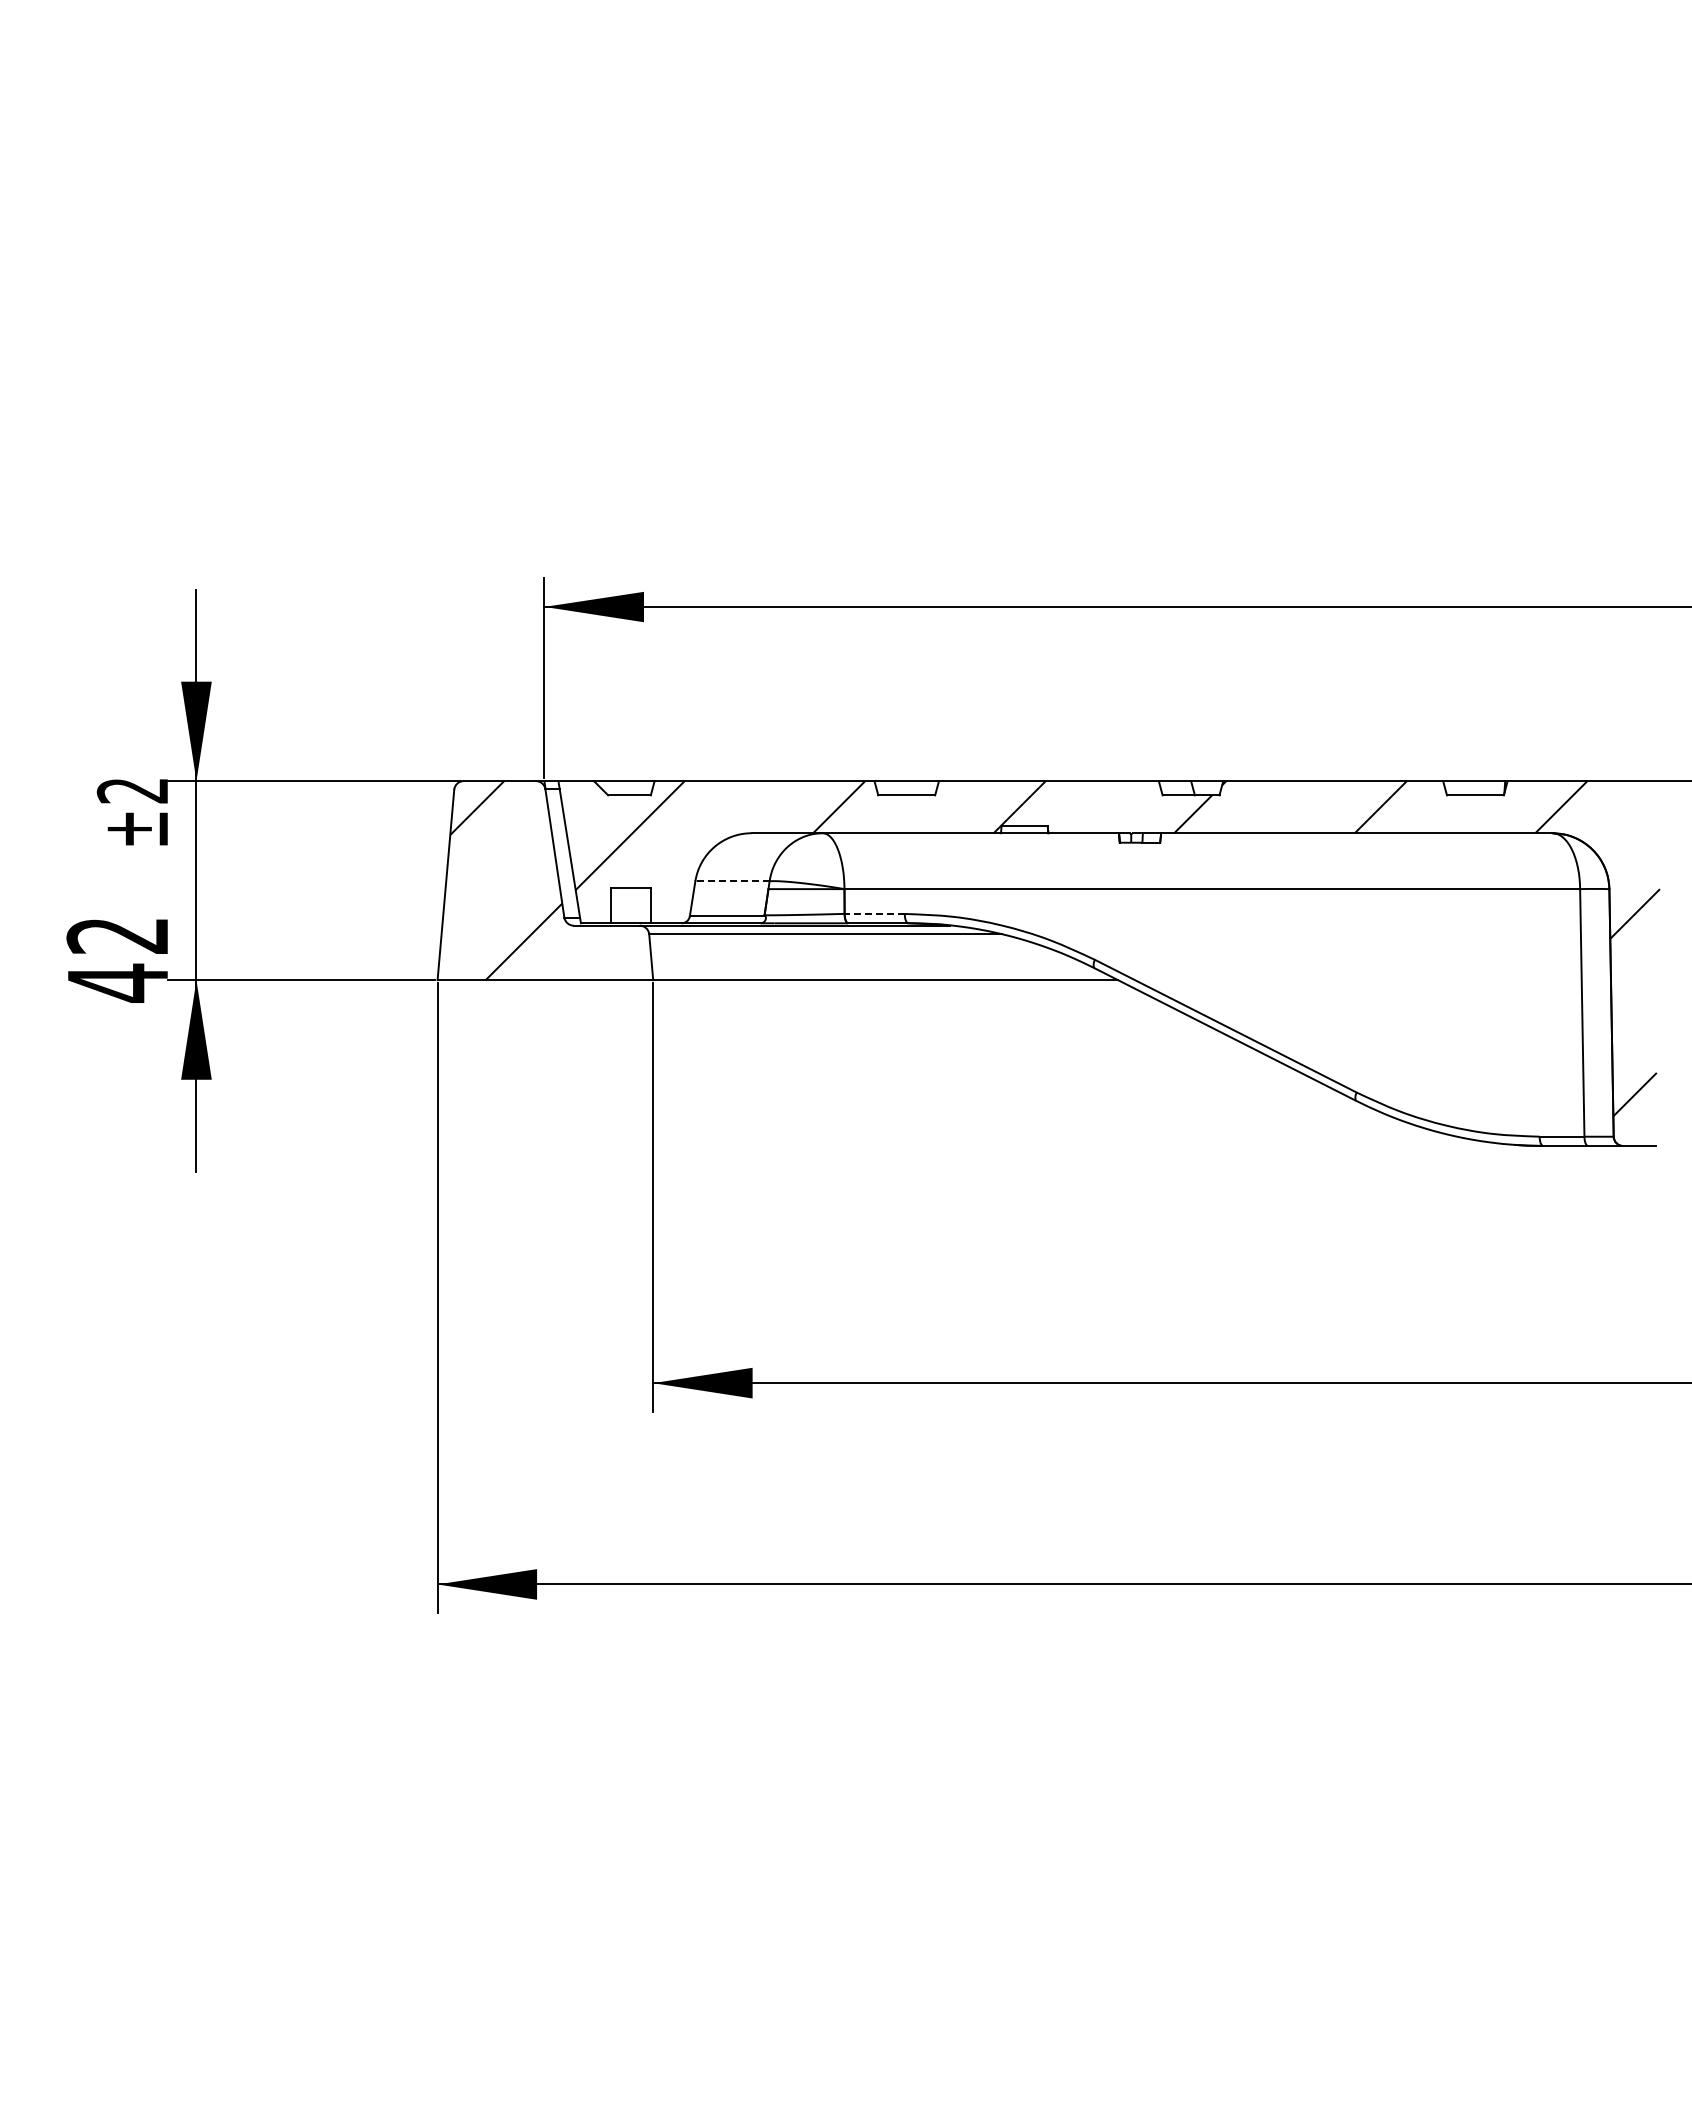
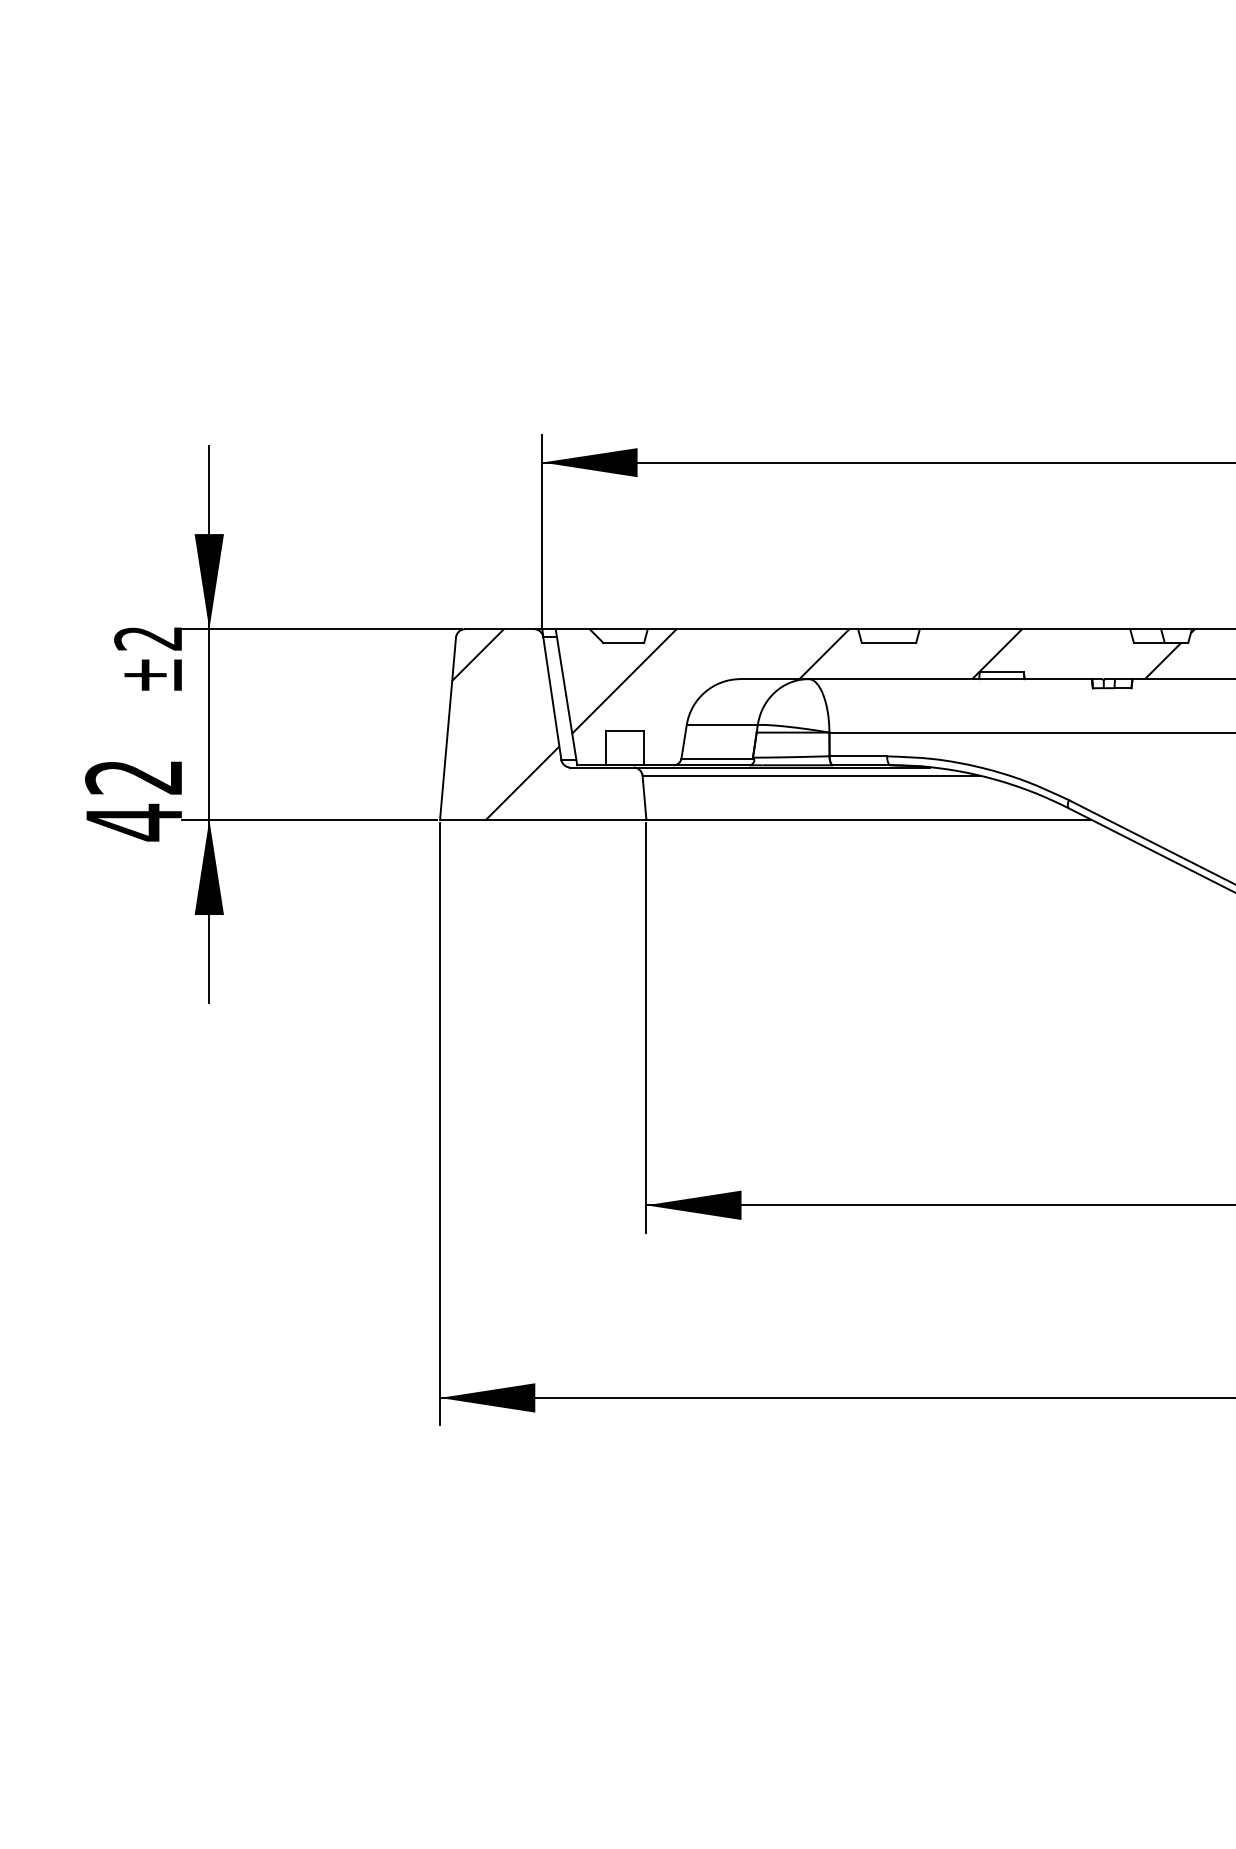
line: (732, 881) -> (722, 725), dashed -> solid
line: (874, 913) -> (858, 755), dashed -> solid

